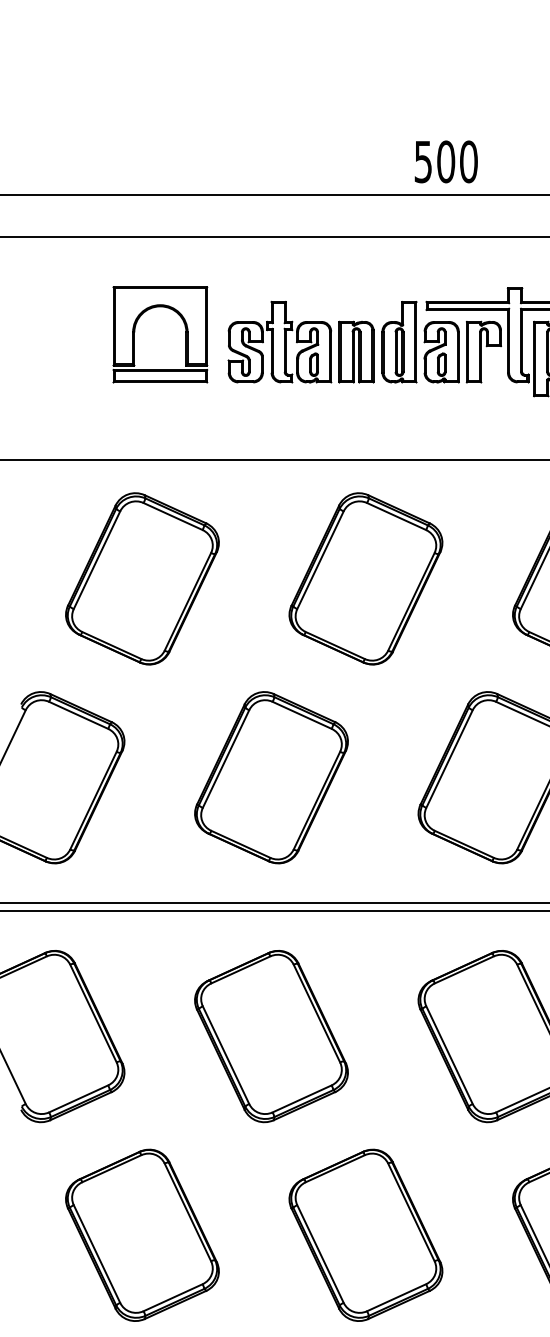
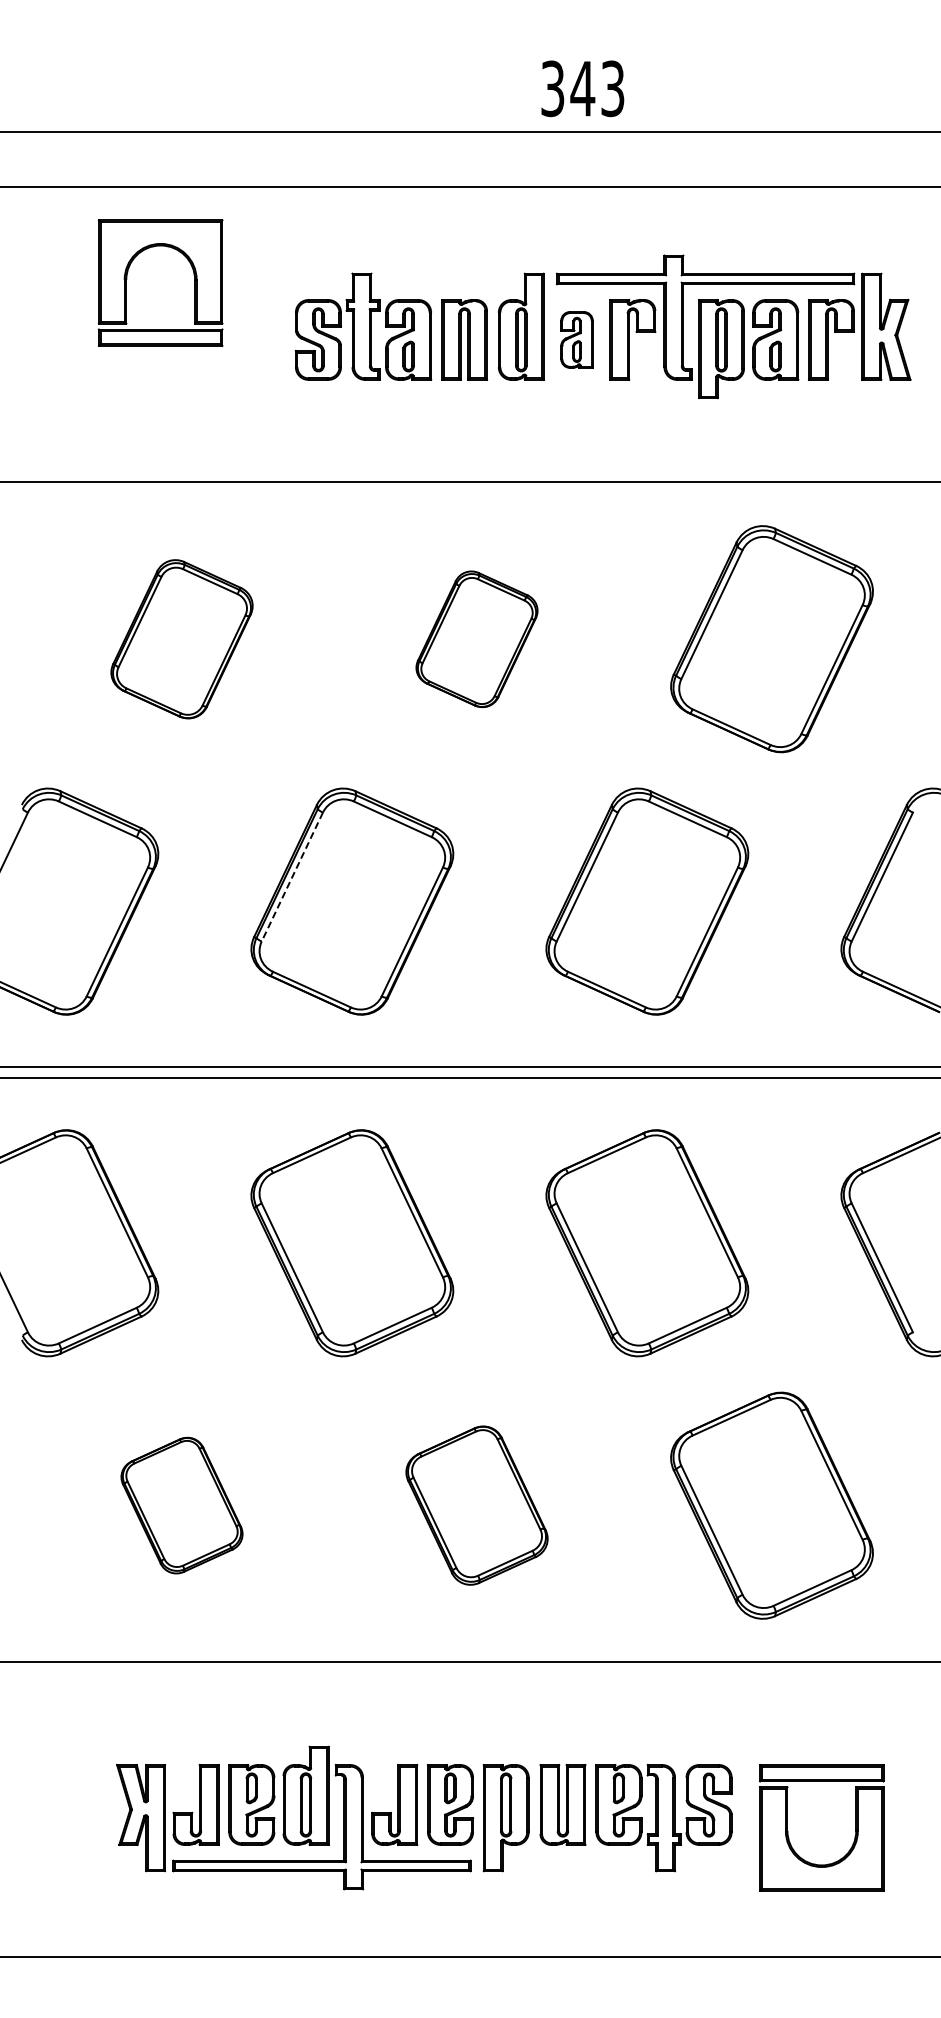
text: (445, 161) -> (582, 88), 500 -> 343
part: (135, 332) -> (127, 279), moved
part: (441, 351) -> (576, 339), size x0.7
part: (142, 579) -> (181, 639), size x0.7
part: (365, 579) -> (476, 639), size x0.6
line: (226, 759) -> (292, 877), solid -> dashed
part: (142, 1235) -> (181, 1505), size x0.6
part: (365, 1235) -> (476, 1505), size x0.7

